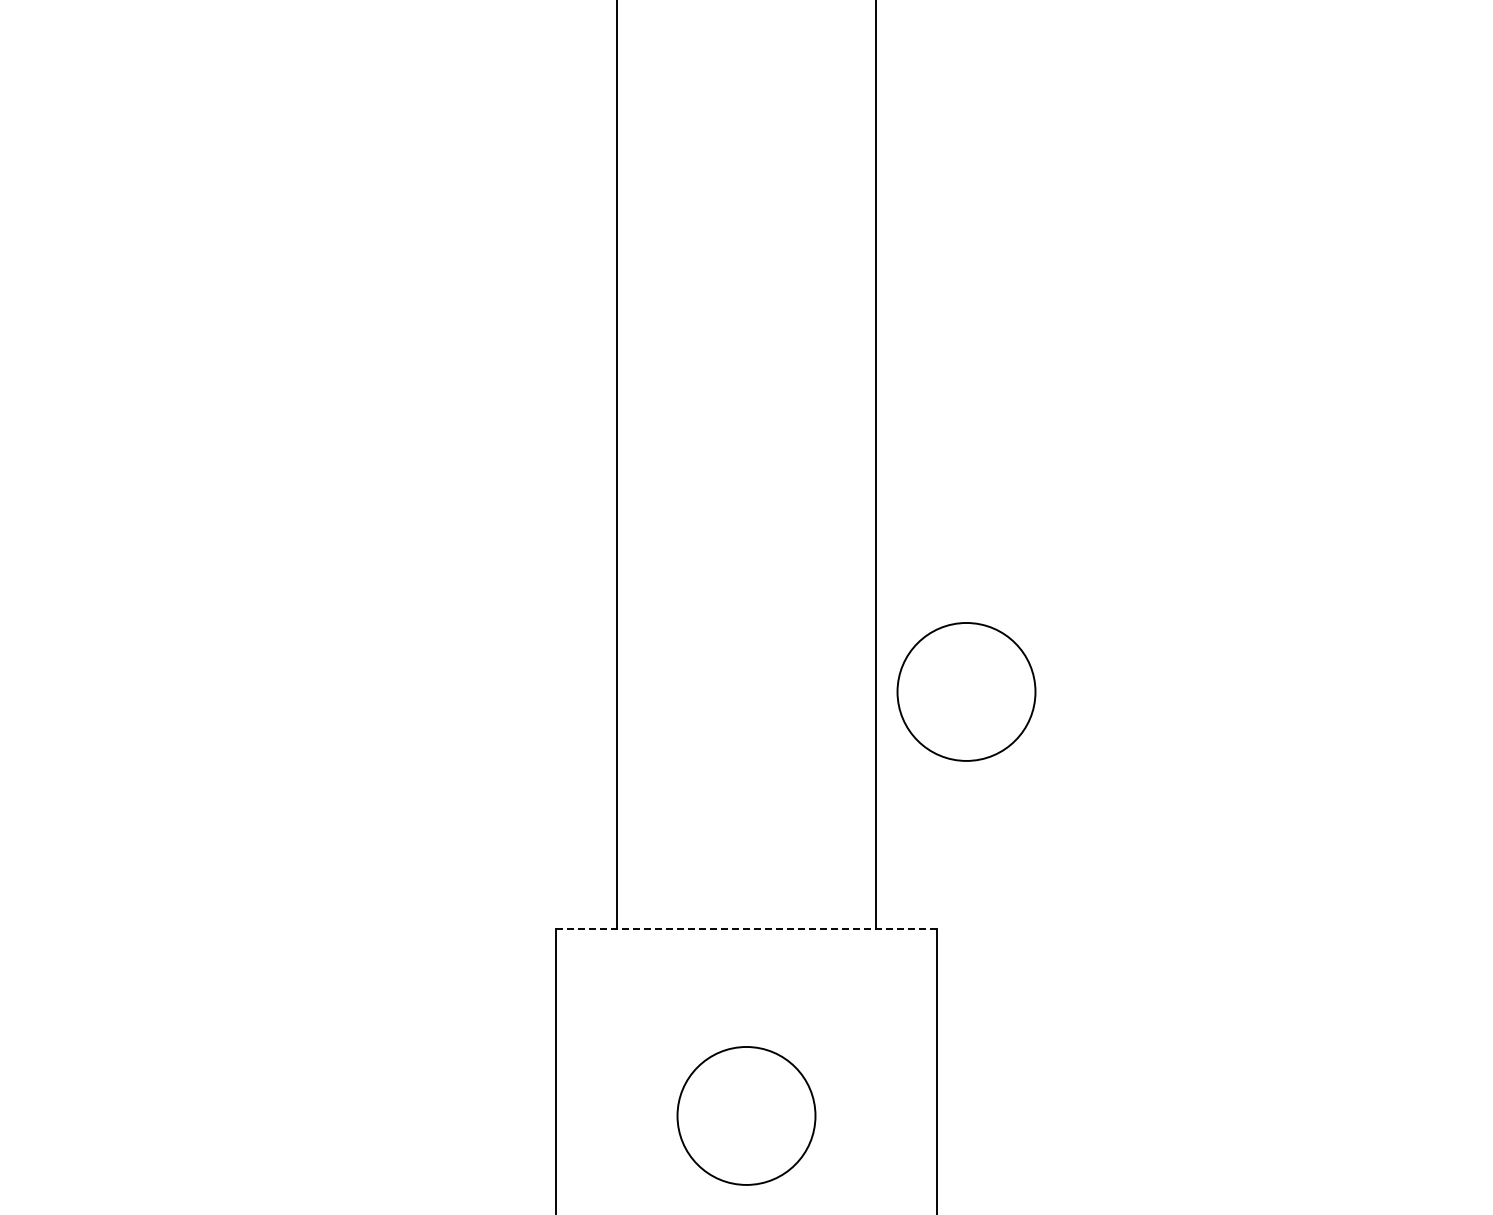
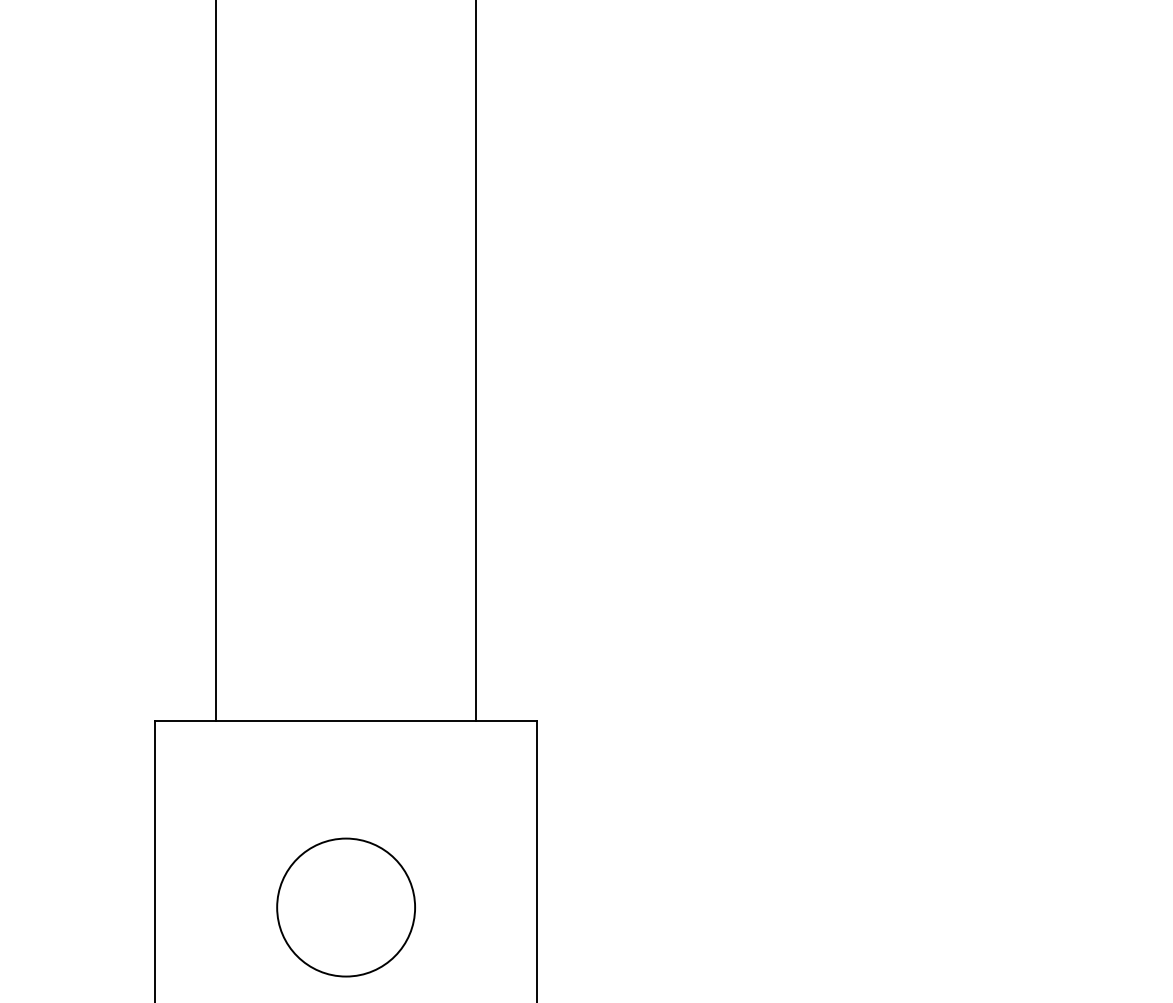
circle: (966, 691) -> (566, 483), removed
line: (746, 929) -> (346, 721), dashed -> solid

